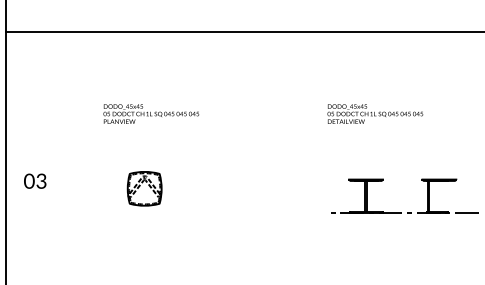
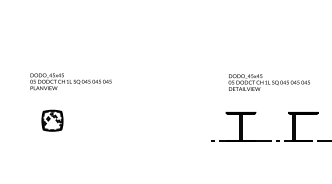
text: (151, 113) -> (71, 81), moved
text: (375, 113) -> (269, 82), moved
part: (144, 188) -> (52, 120), size x0.7

